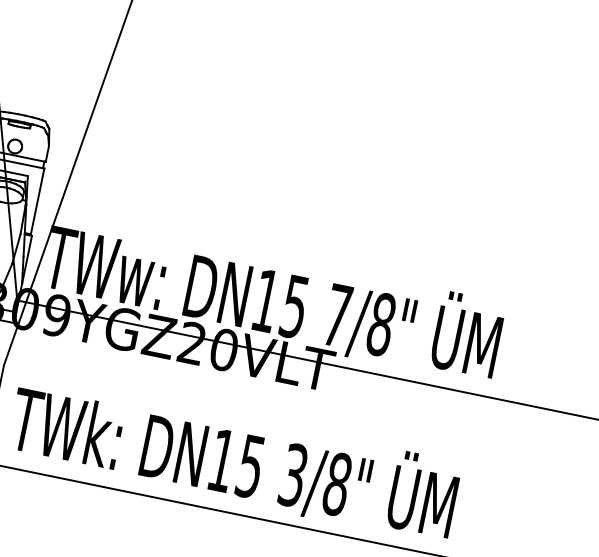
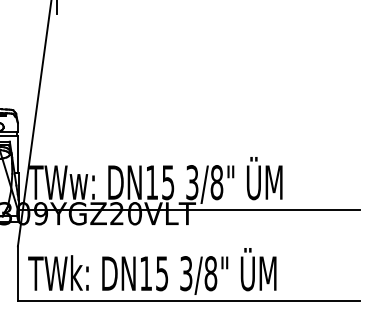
text: (337, 315) -> (192, 182), 7/8" -> 3/8"

